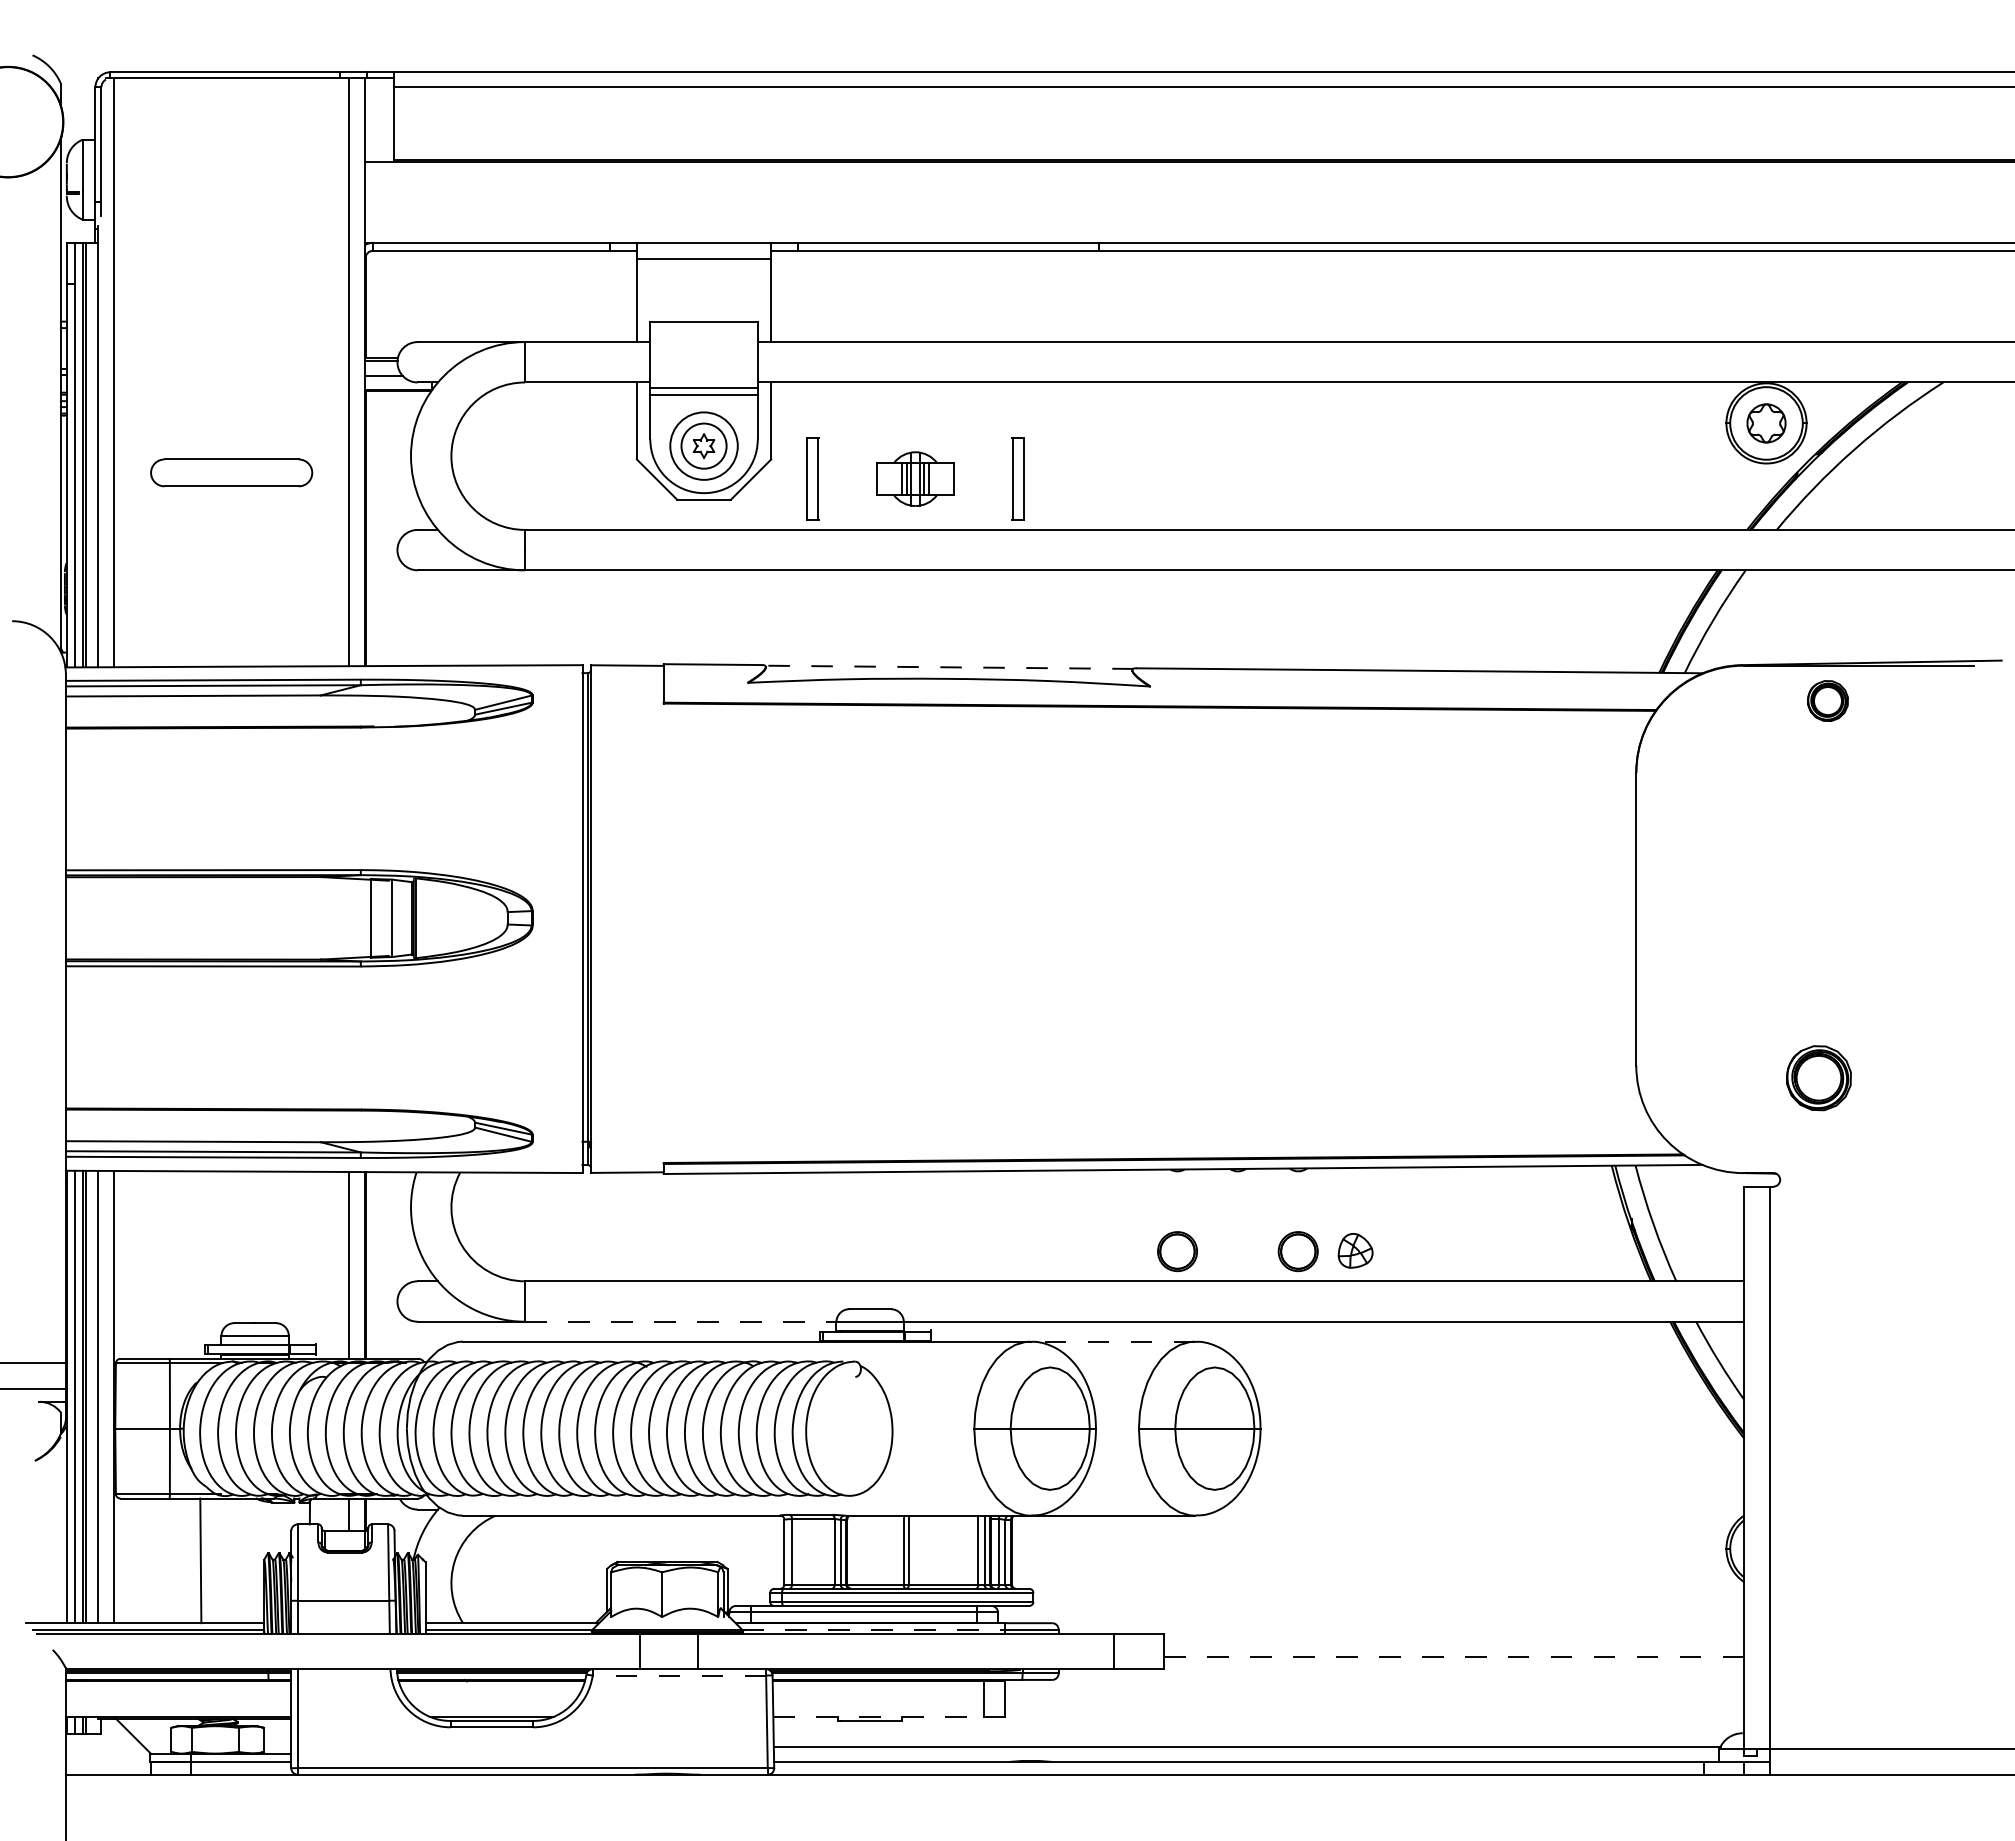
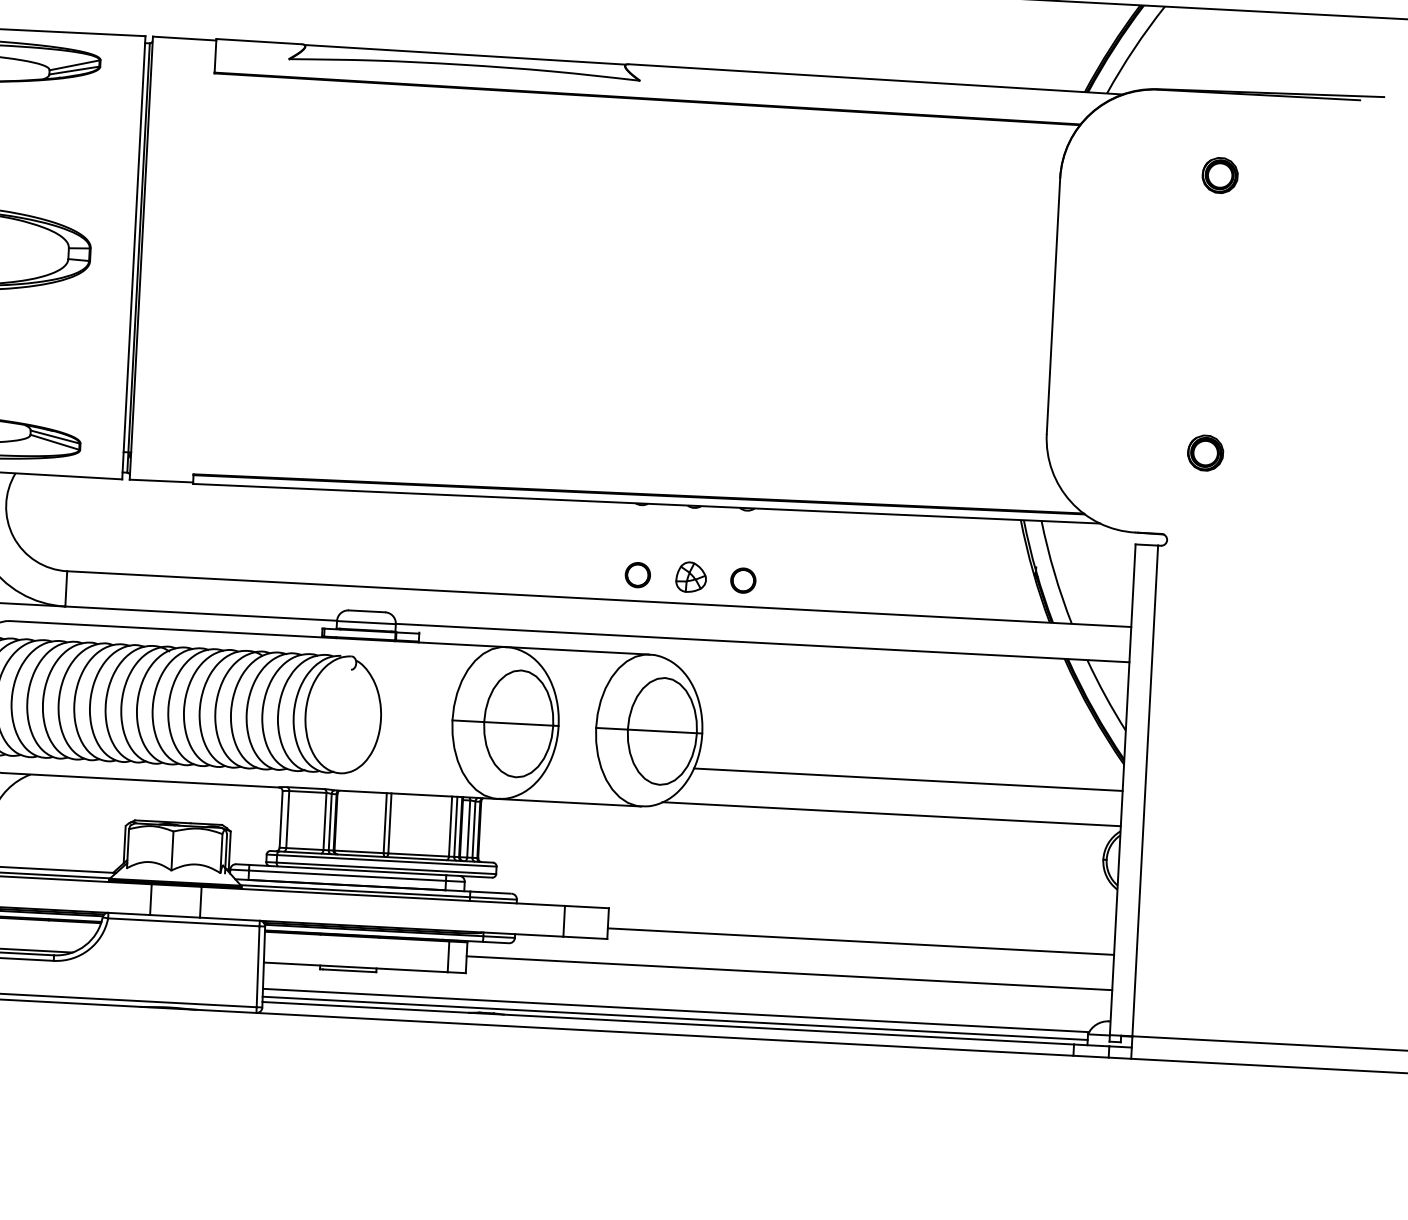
line: (949, 667) -> (465, 54), dashed -> solid
part: (1827, 700) -> (1219, 175), moved
part: (1818, 1077) -> (1205, 452), size x0.62
part: (1355, 1250) -> (691, 577), moved
part: (1177, 1251) -> (637, 575), size x0.71
part: (1298, 1251) -> (743, 580), size x0.71
line: (680, 1321) -> (200, 613), dashed -> solid
line: (1112, 1341) -> (577, 650), dashed -> solid
line: (1498, 1469) -> (908, 780), added
line: (1481, 1509) -> (891, 814), added
line: (874, 1629) -> (356, 891), dashed -> solid
line: (1453, 1657) -> (860, 942), dashed -> solid
line: (679, 1675) -> (183, 922), dashed -> solid
line: (1374, 1697) -> (789, 973), added
line: (879, 1716) -> (356, 967), dashed -> solid
line: (1246, 1755) -> (675, 1018), added

